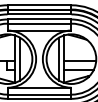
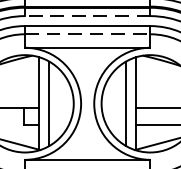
line: (39, 14) -> (87, 16), solid -> dashed
line: (39, 23) -> (87, 33), solid -> dashed

